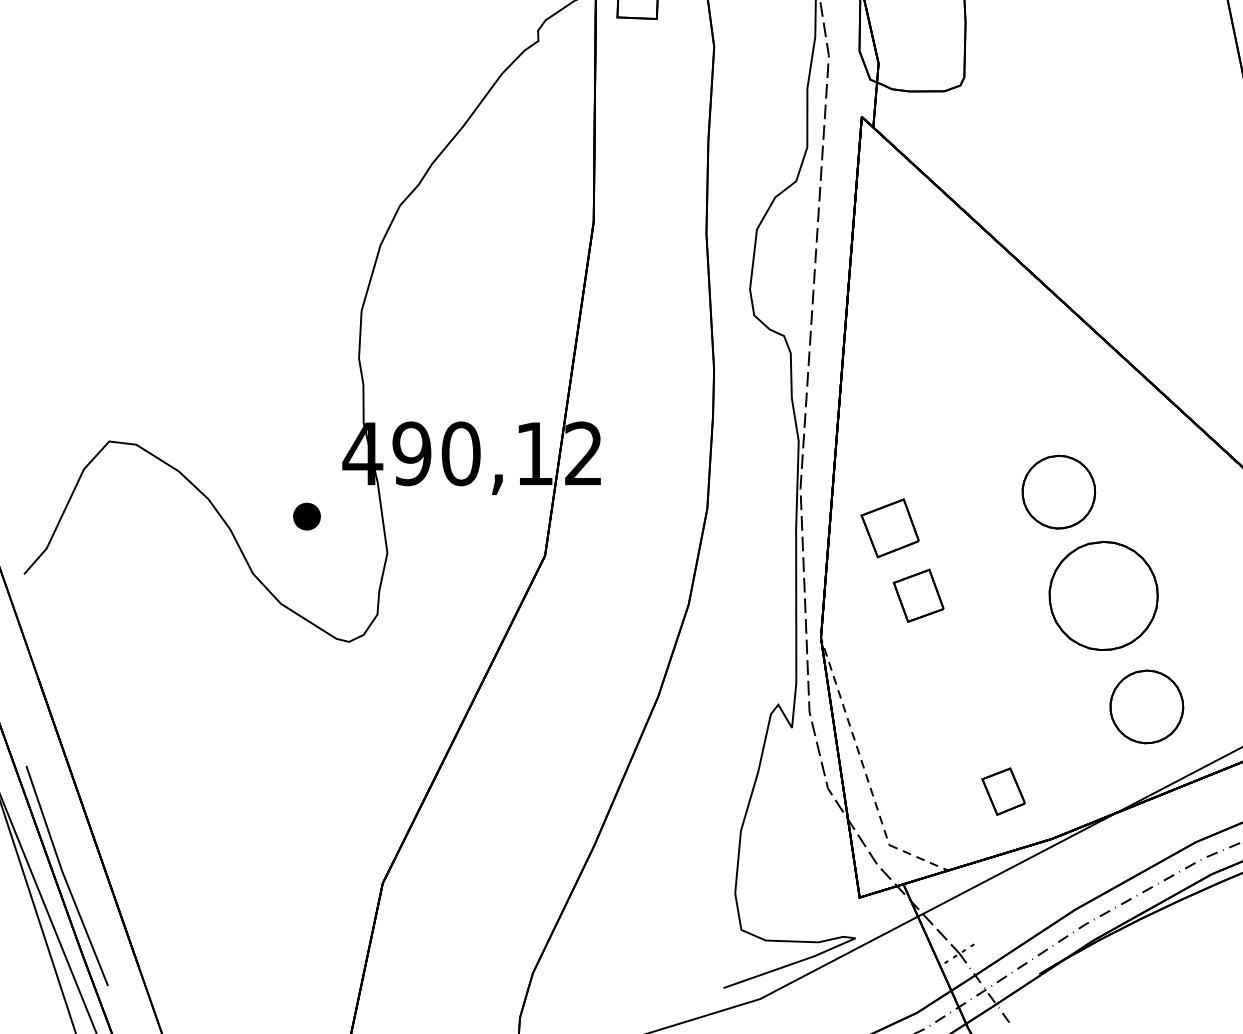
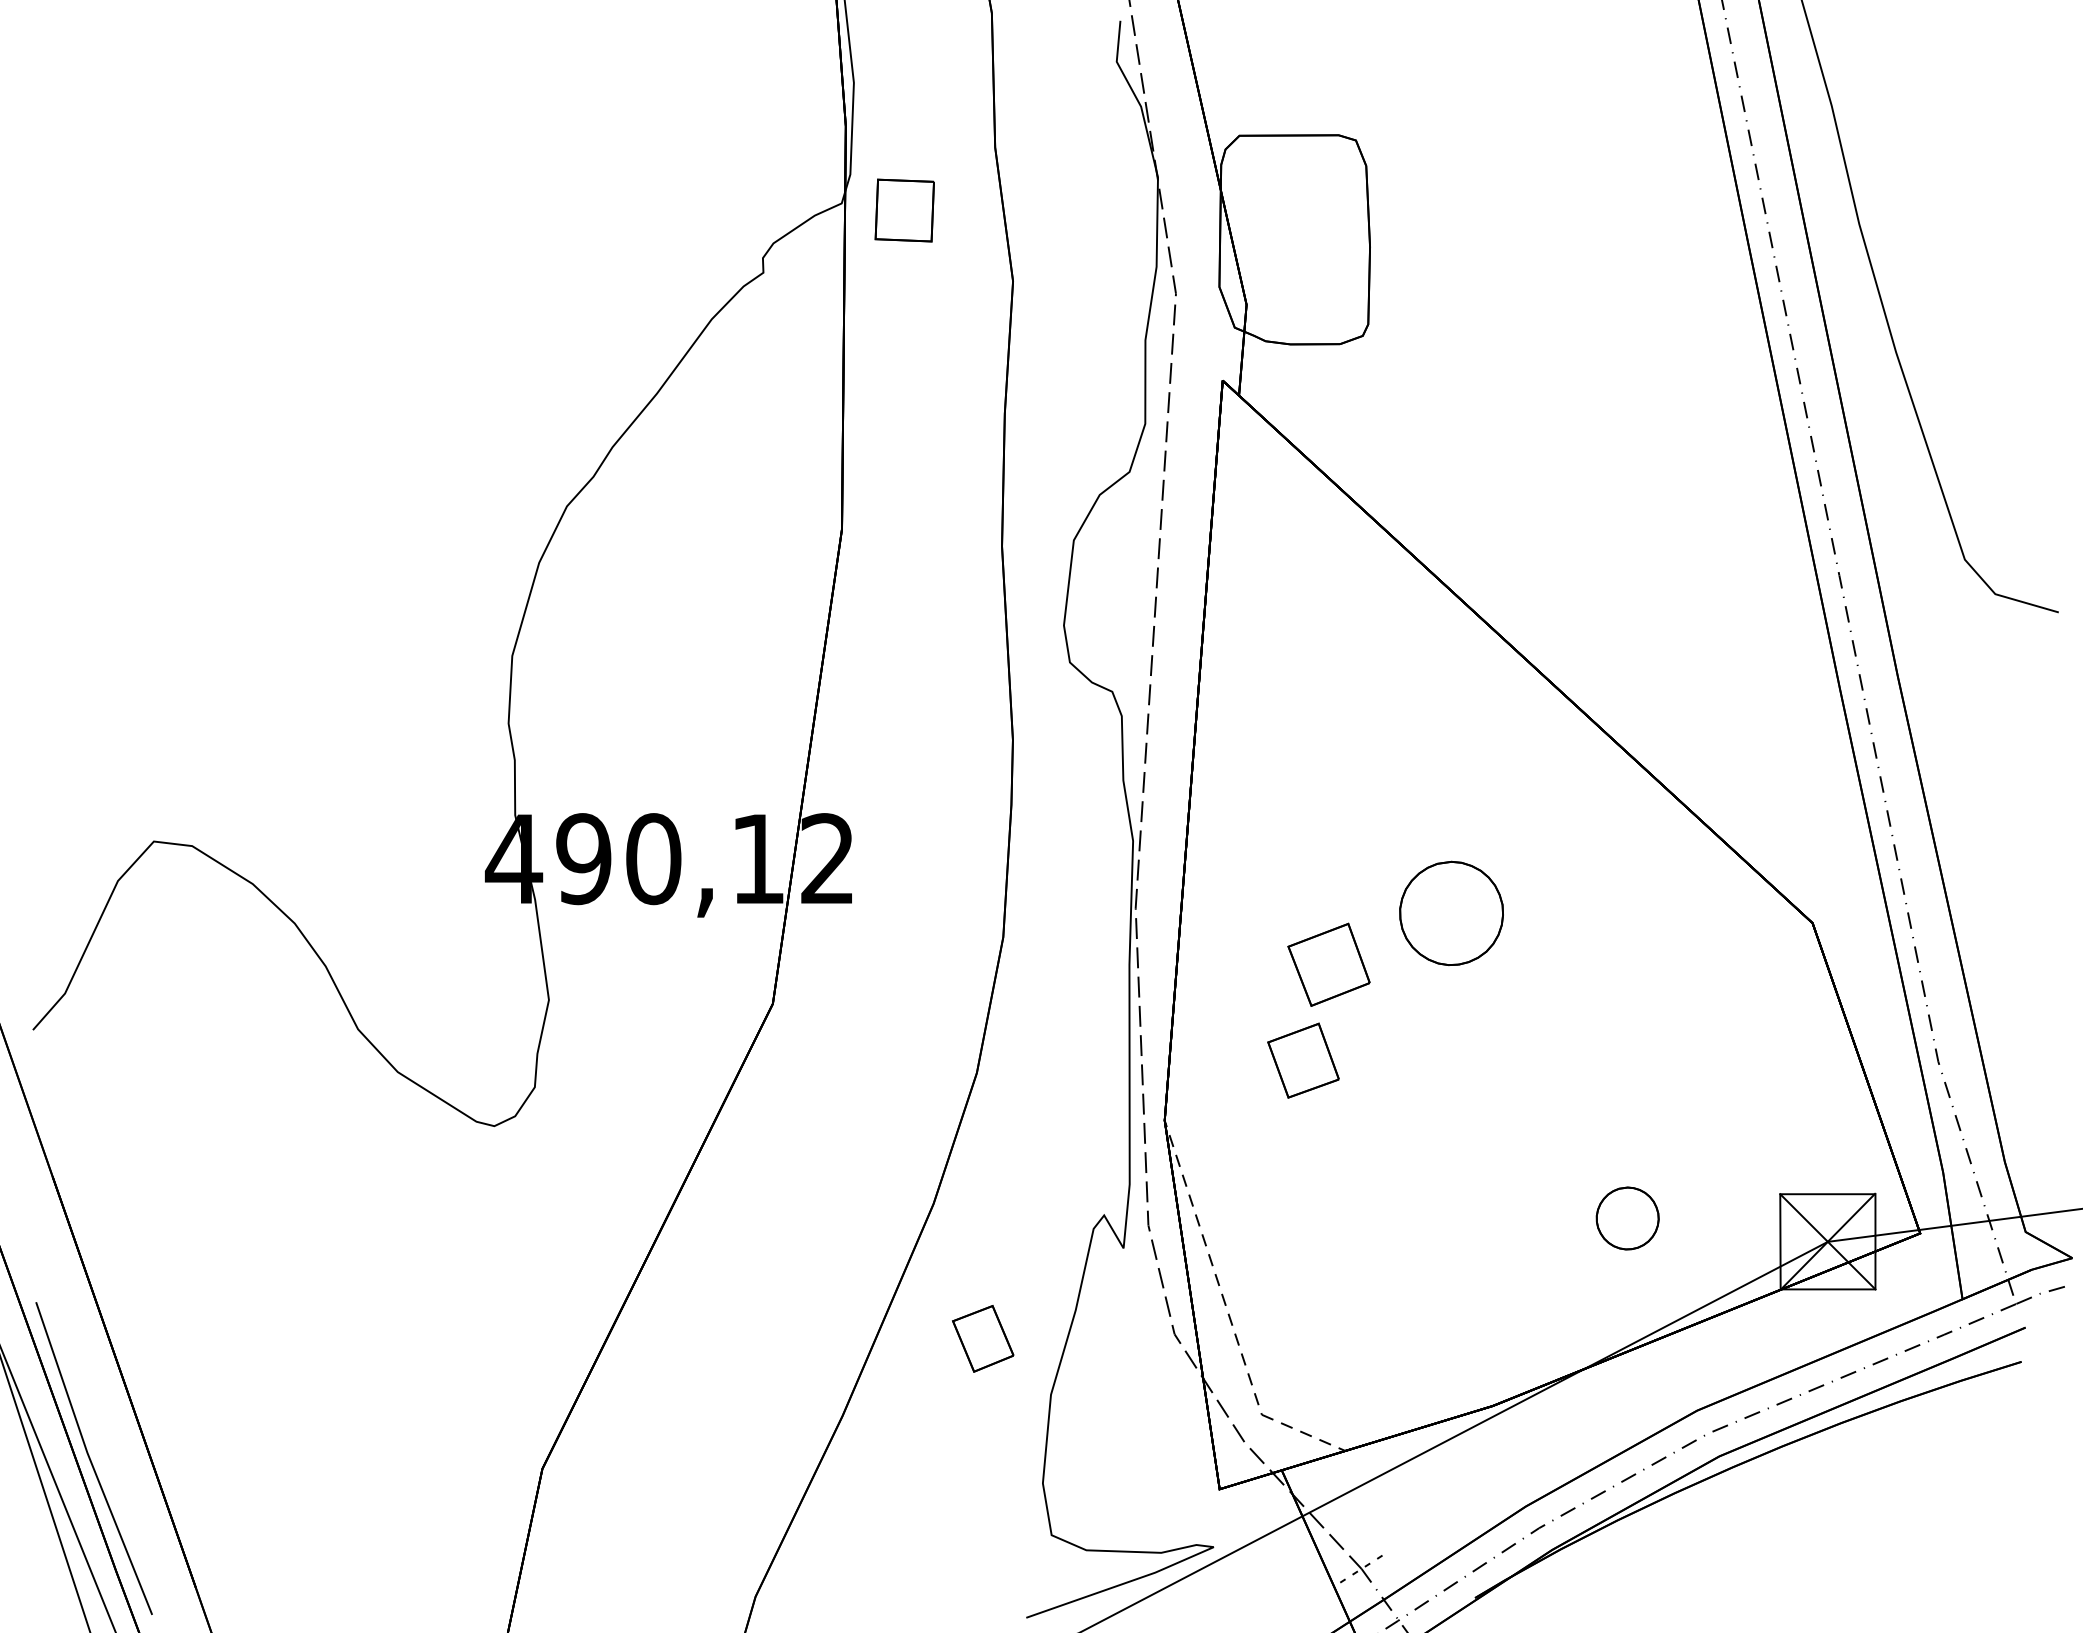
part: (1058, 492) -> (1451, 913), moved
part: (306, 516) -> (434, 947), removed
part: (889, 528) -> (1328, 964), moved
part: (1103, 595) -> (1565, 1060), removed
part: (1146, 706) -> (1627, 1218), size x0.6
part: (1003, 791) -> (983, 1338), moved

